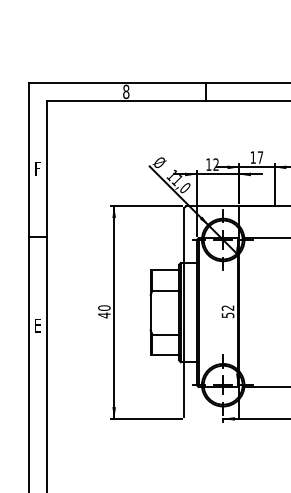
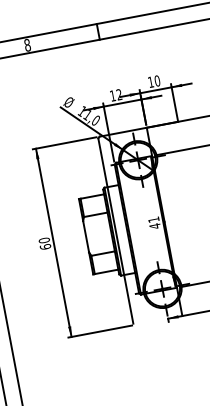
text: (260, 157) -> (157, 80), 17 -> 10
text: (227, 311) -> (153, 222), 52 -> 41
text: (104, 315) -> (45, 247), 40 -> 60

